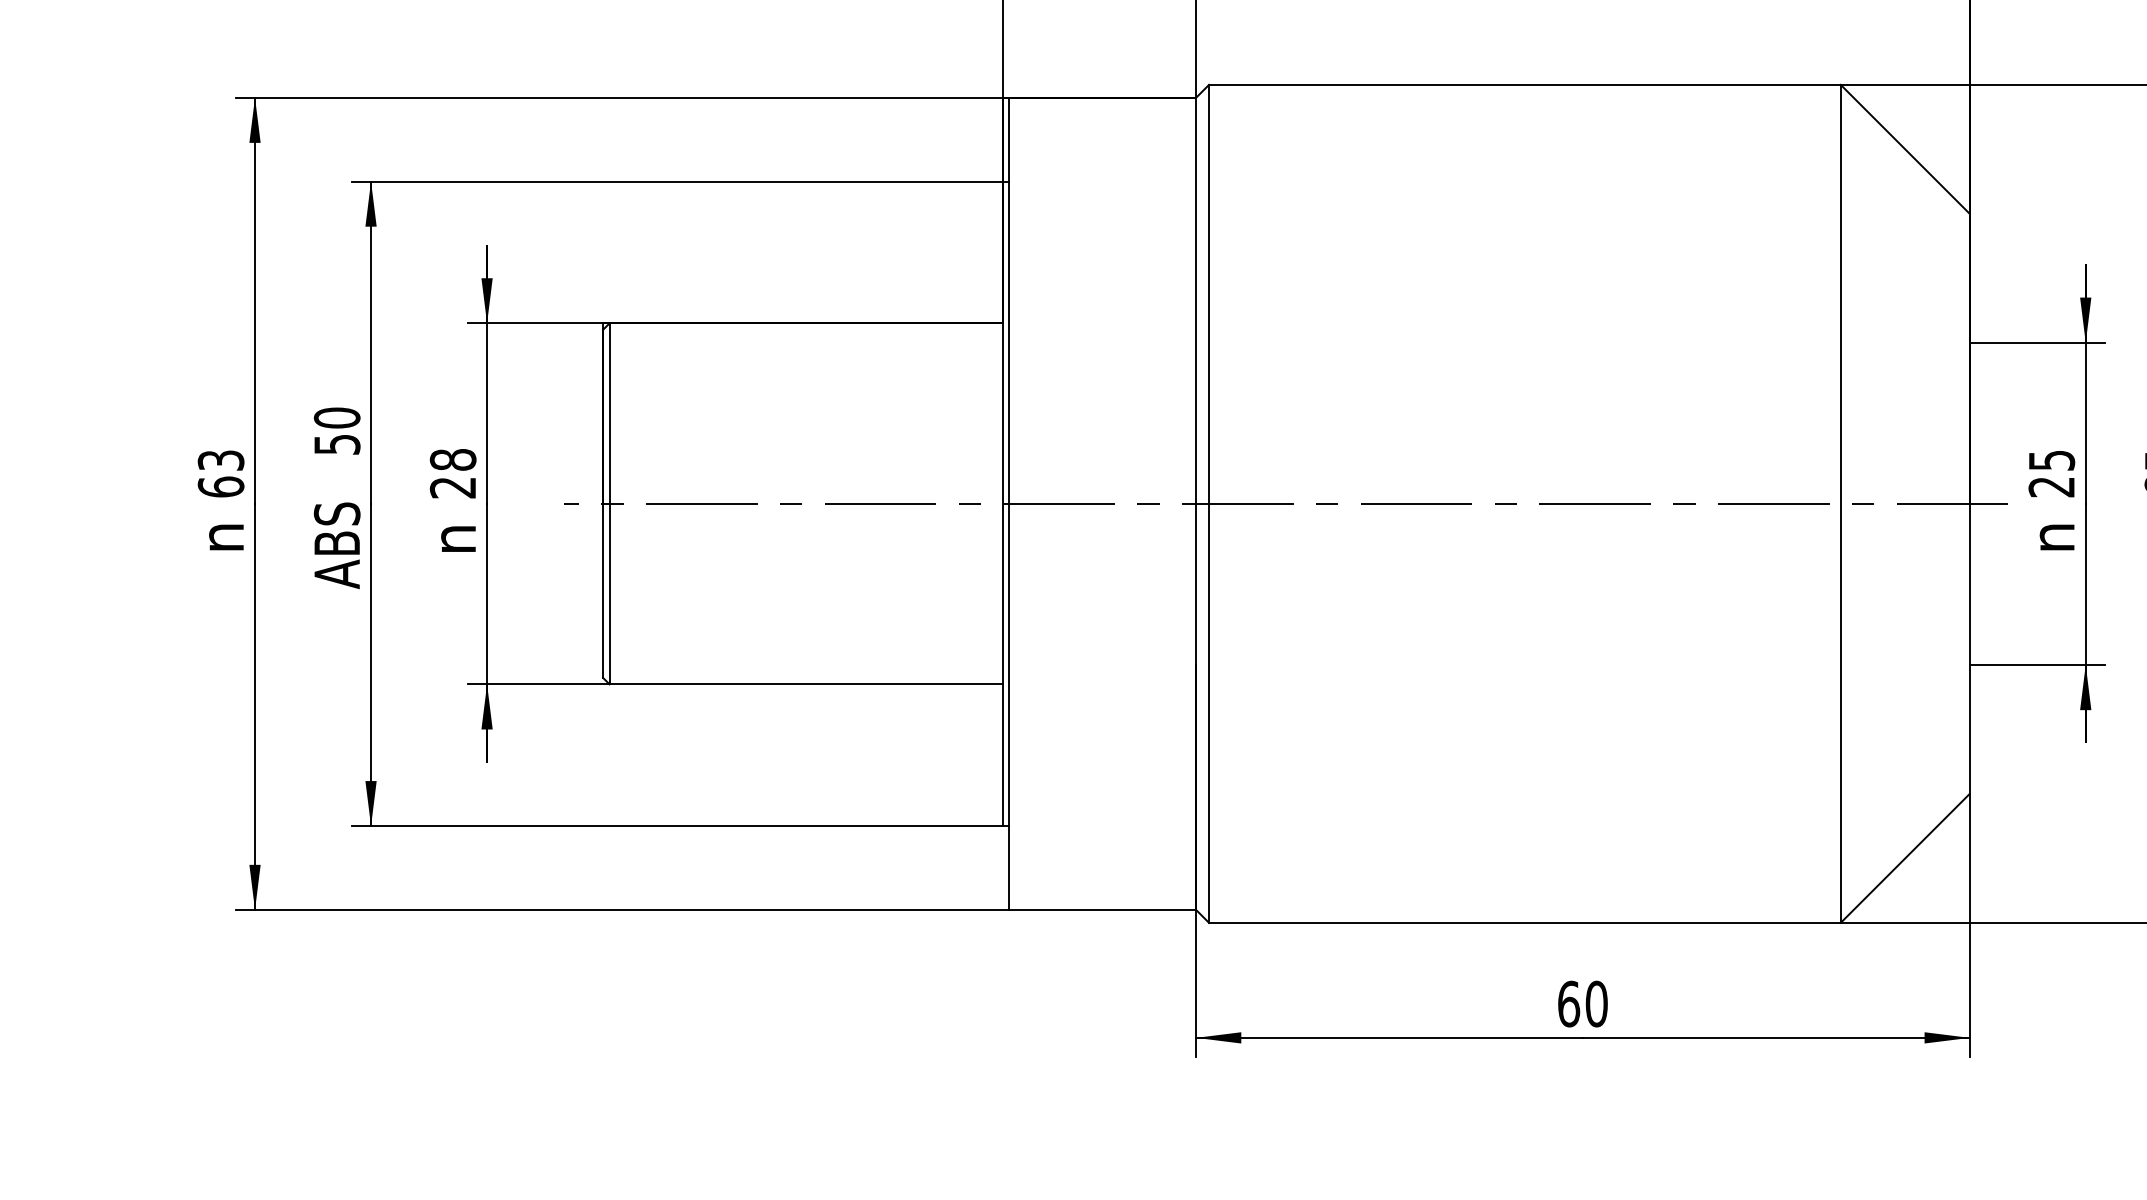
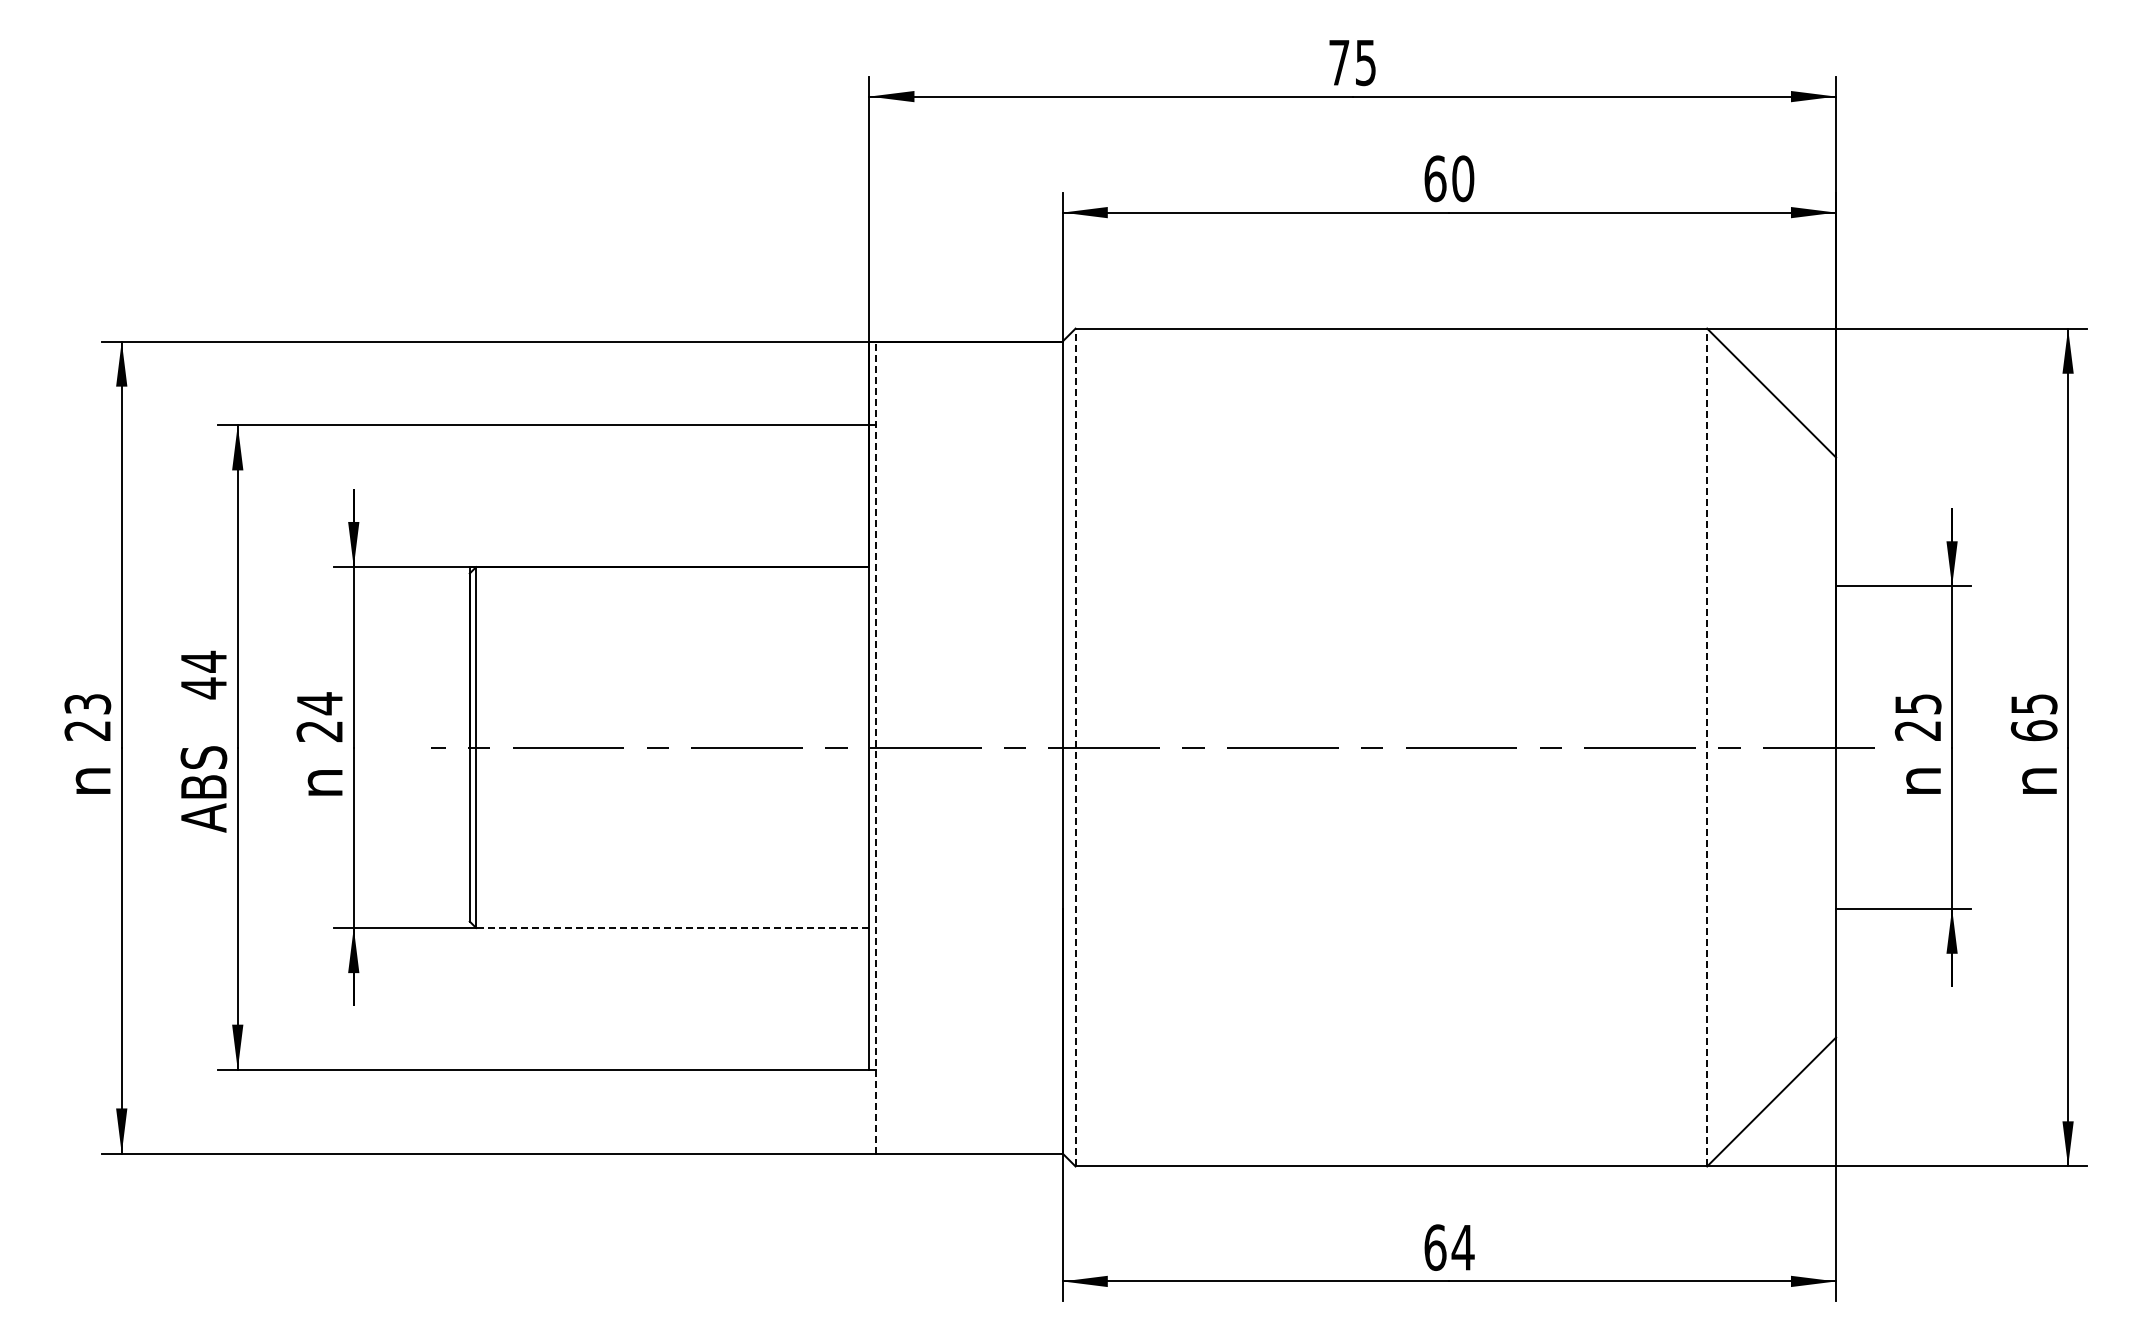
text: (336, 430) -> (203, 674), 50 -> 44
text: (452, 459) -> (319, 703), 28 -> 24
text: (220, 486) -> (87, 730), 63 -> 23
line: (1008, 503) -> (875, 747), solid -> dashed
line: (1208, 503) -> (1075, 747), solid -> dashed
line: (1841, 503) -> (1707, 747), solid -> dashed
line: (805, 684) -> (672, 928), solid -> dashed
text: (1596, 1003) -> (1462, 1247), 60 -> 64

